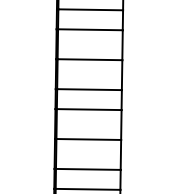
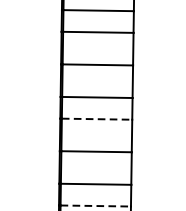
line: (89, 109) -> (97, 119), solid -> dashed
line: (88, 189) -> (96, 206), solid -> dashed

